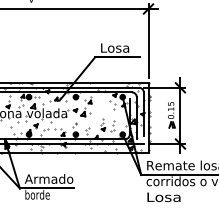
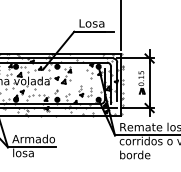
text: (37, 194) -> (23, 152), borde -> losa
text: (164, 196) -> (135, 154), Losa -> borde

